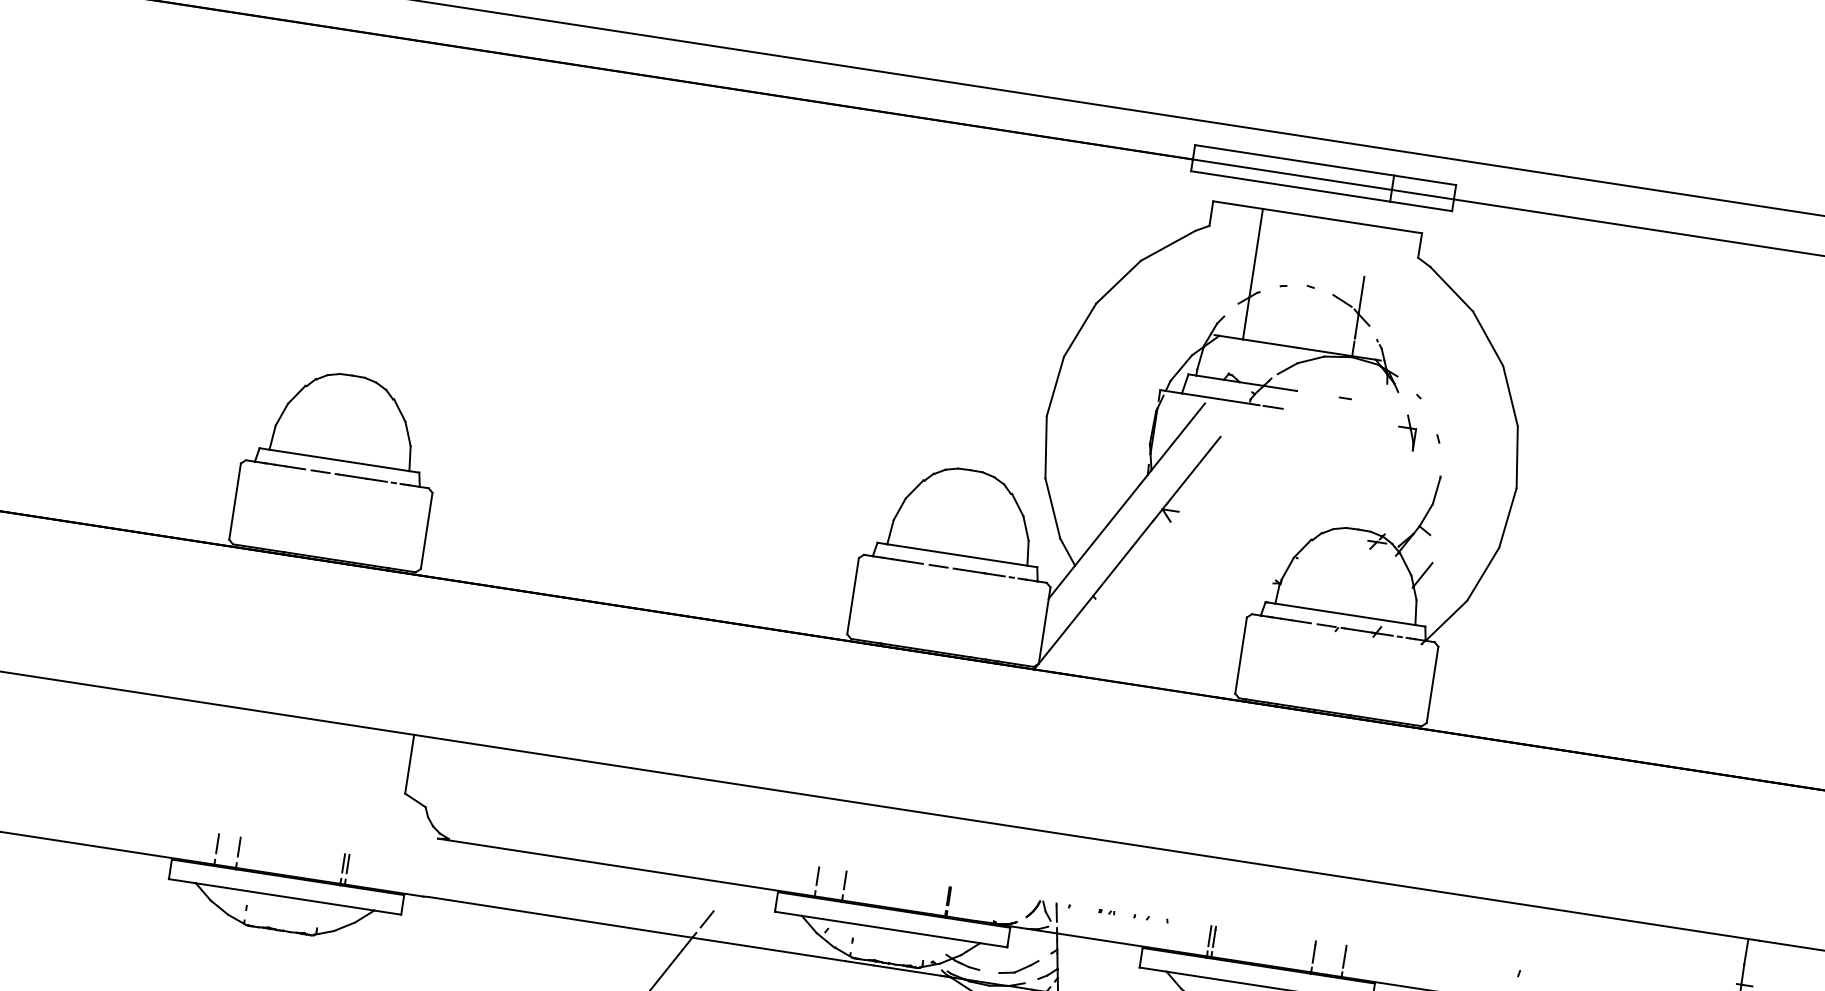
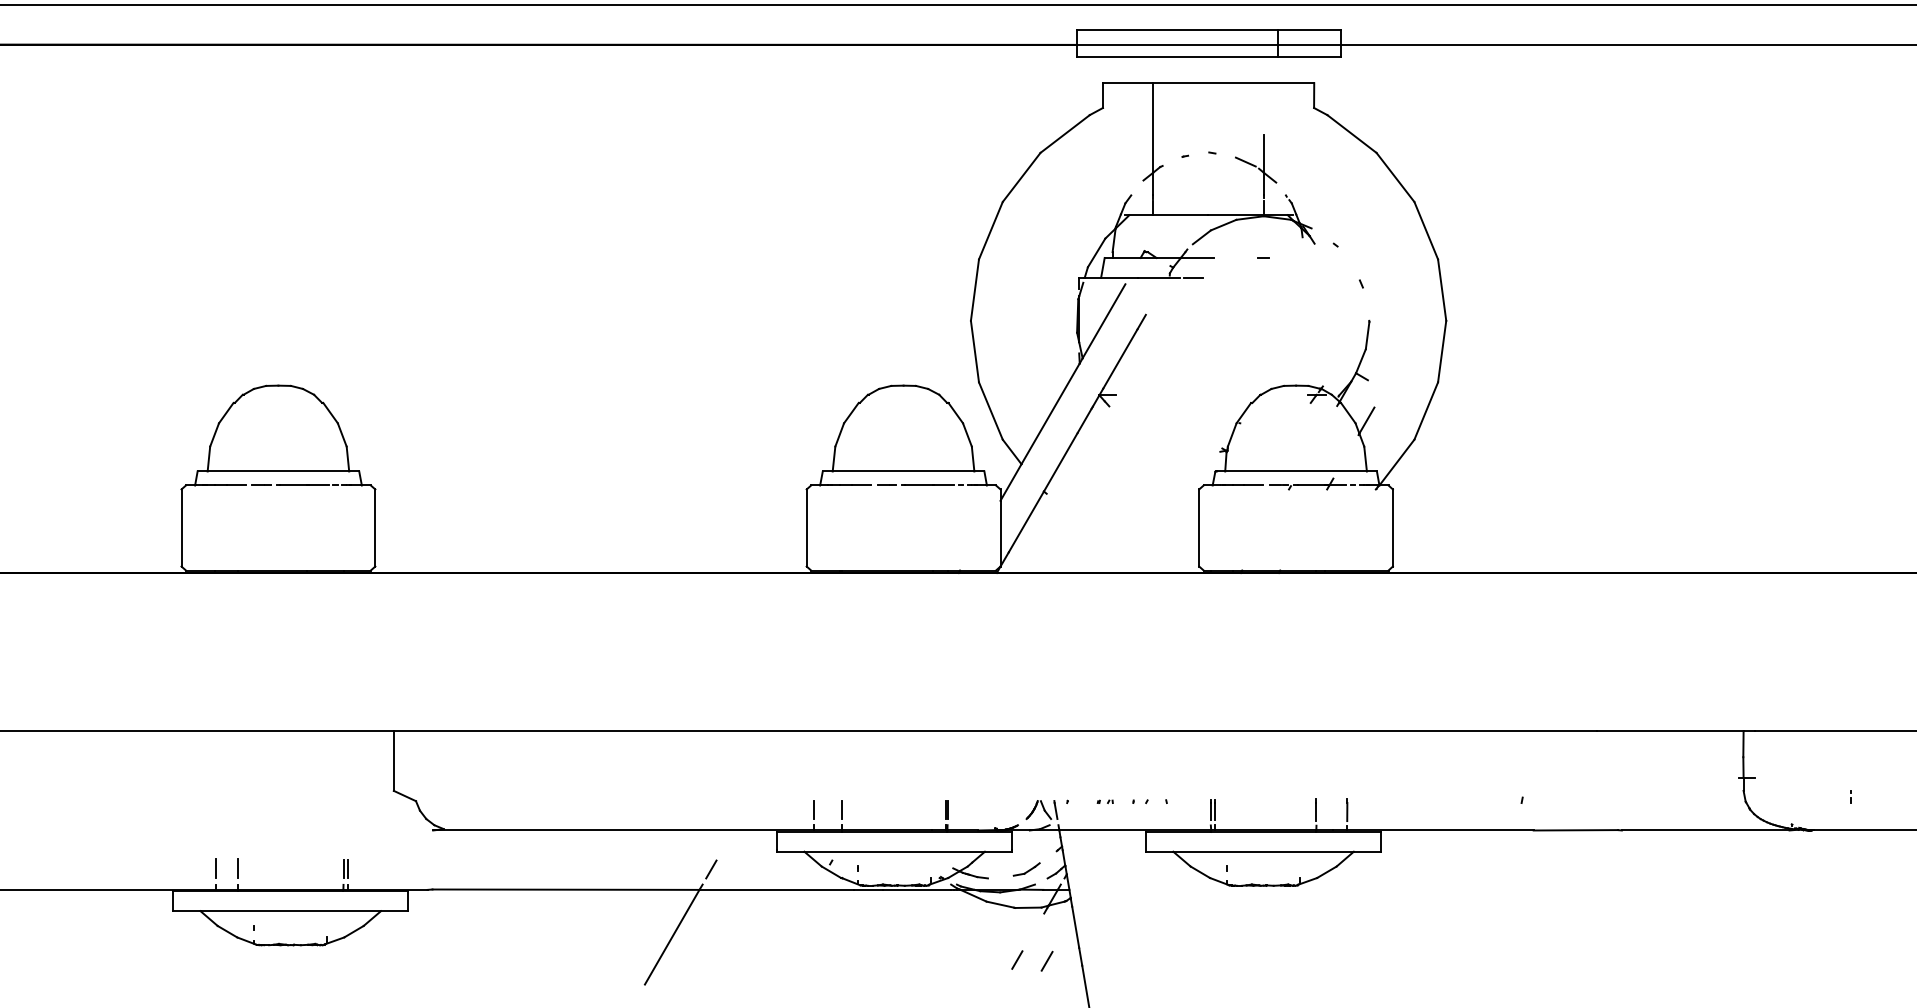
part: (1407, 432) -> (1329, 282), removed
part: (1018, 967) -> (1026, 869), size x0.7

